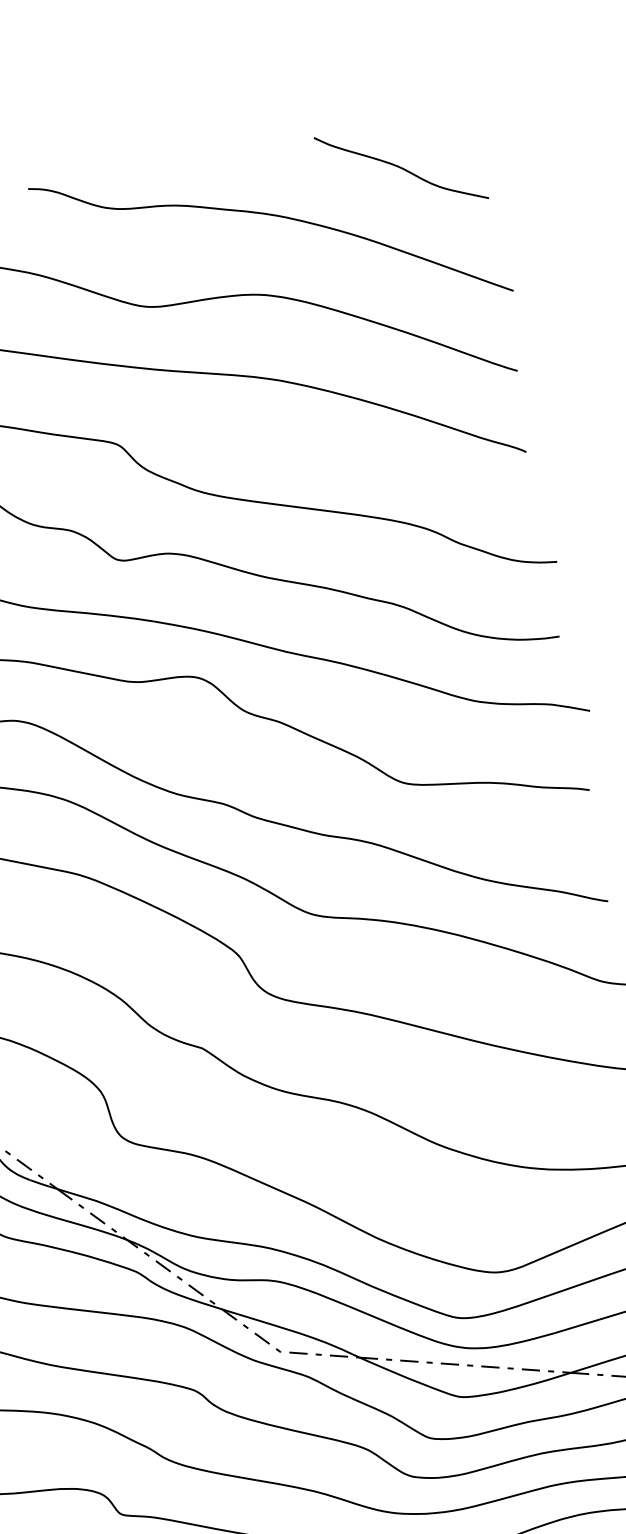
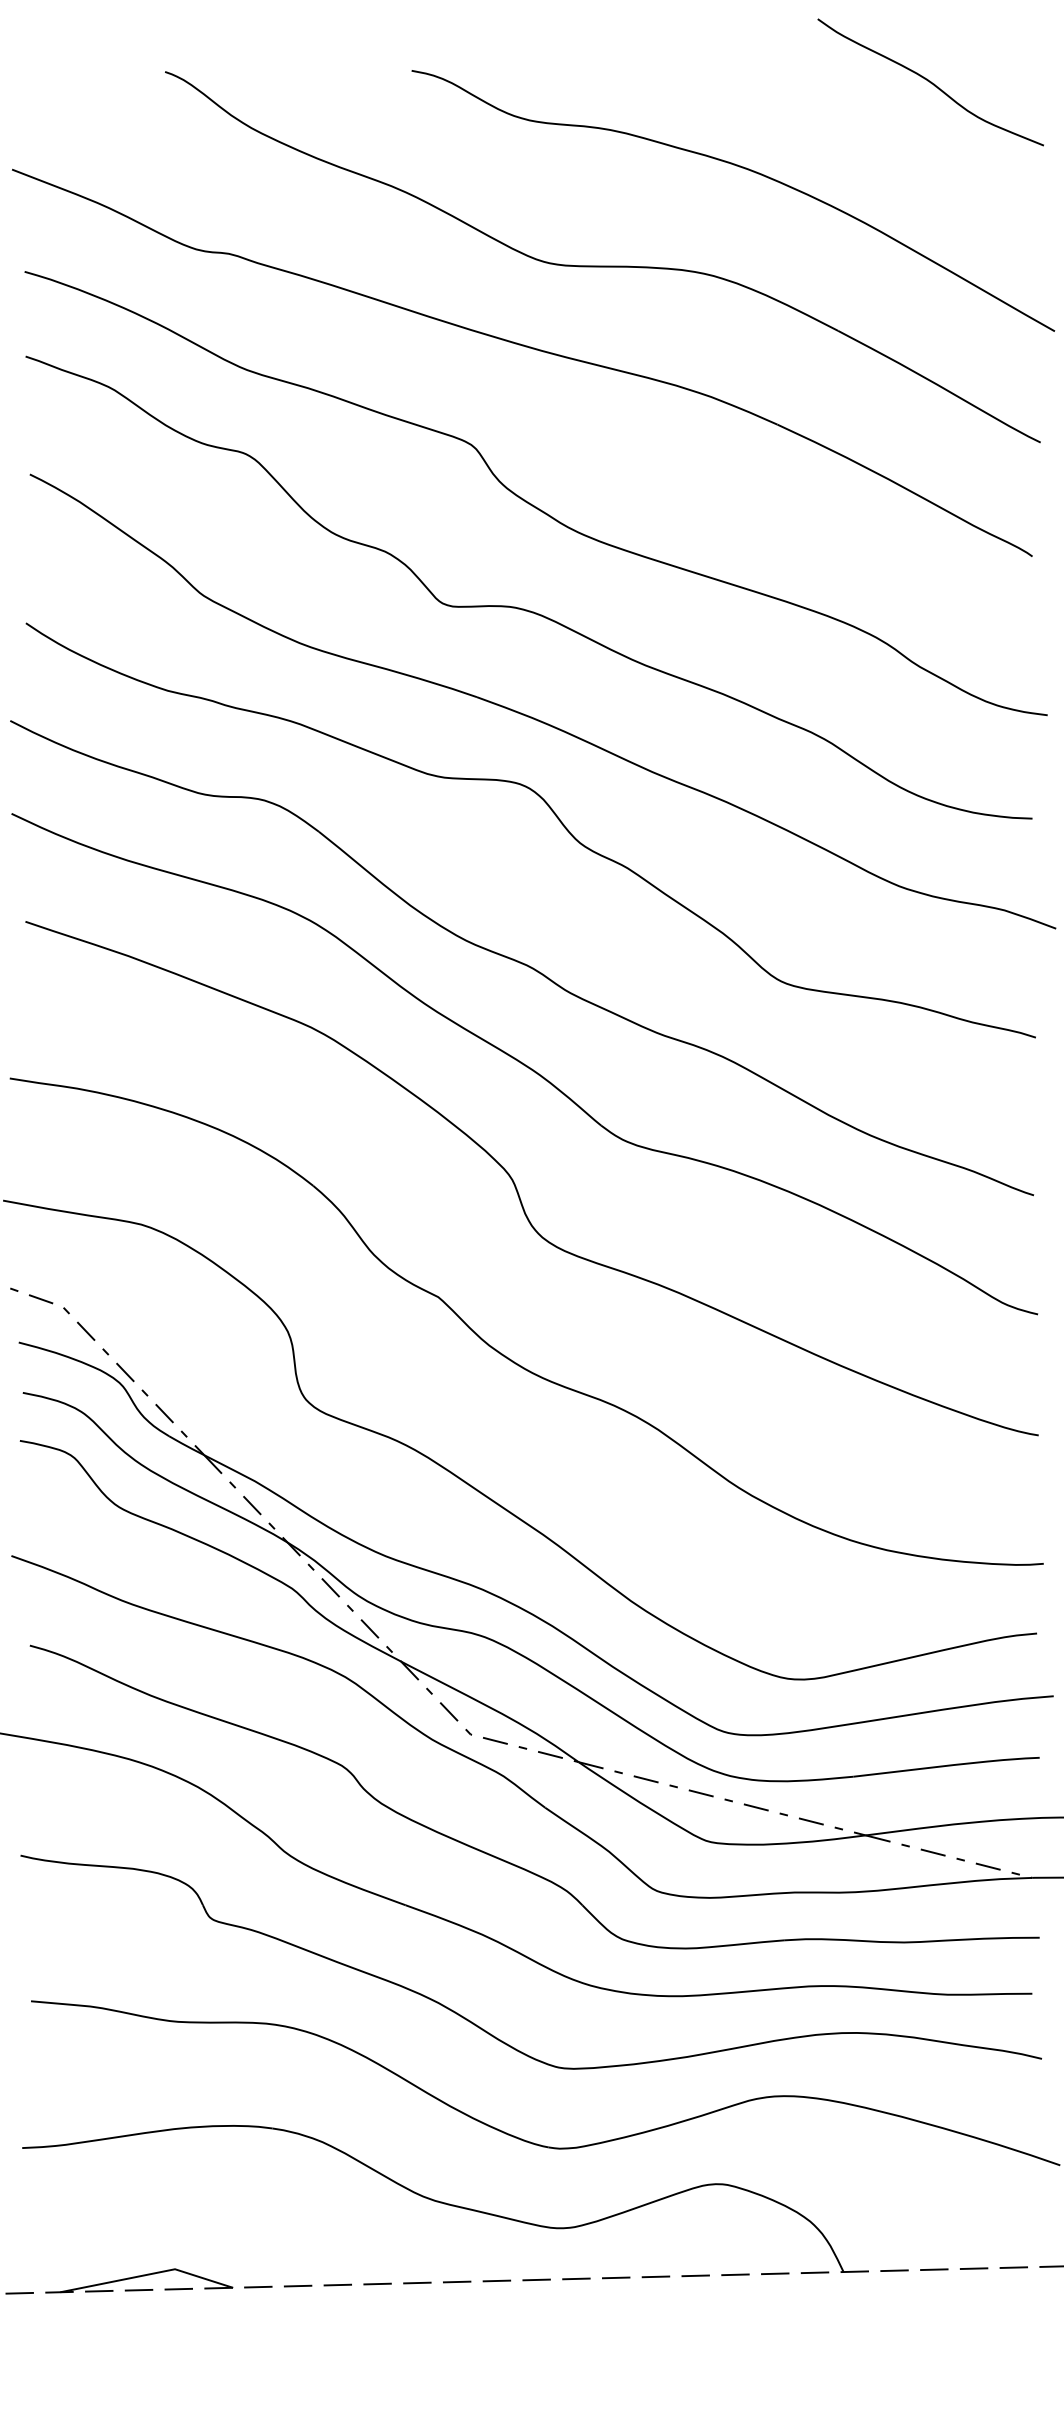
curve: (401, 168) -> (930, 82), moved

